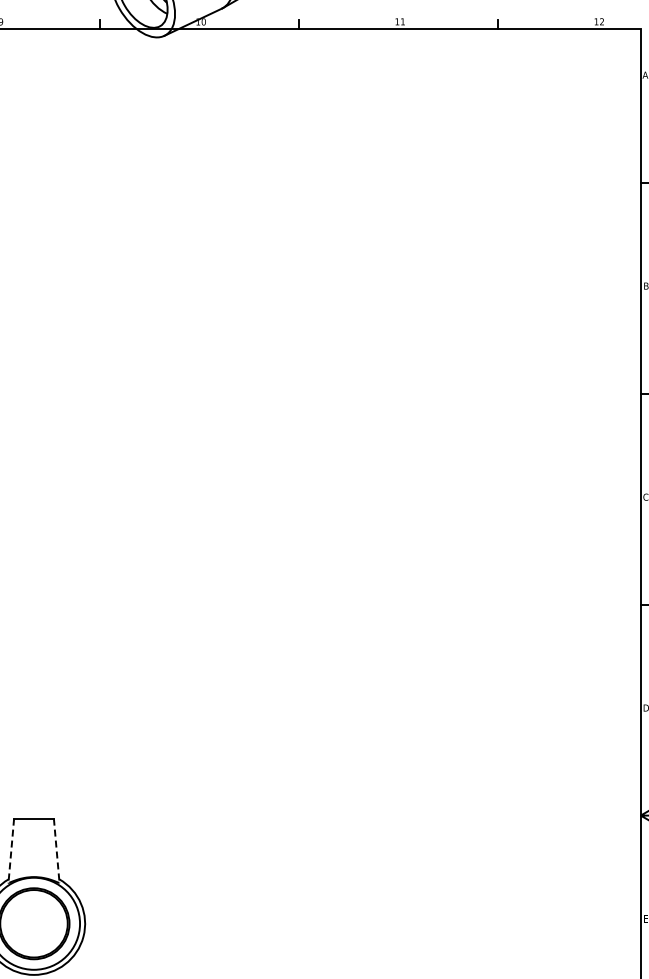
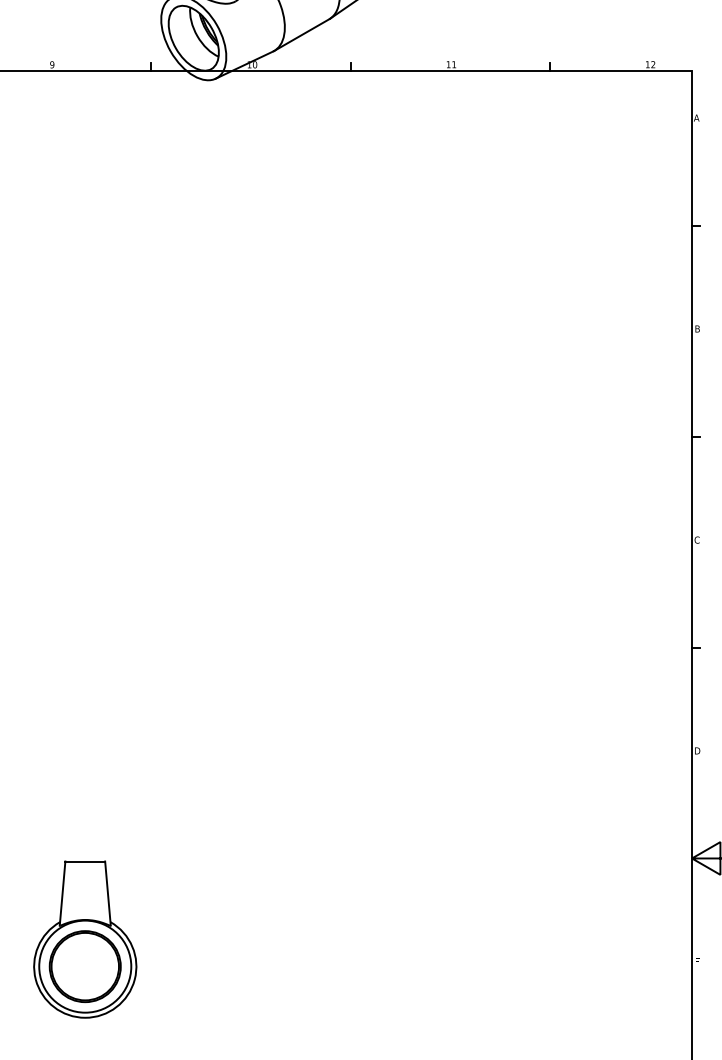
line: (11, 851) -> (62, 894), dashed -> solid
line: (57, 851) -> (108, 894), dashed -> solid

